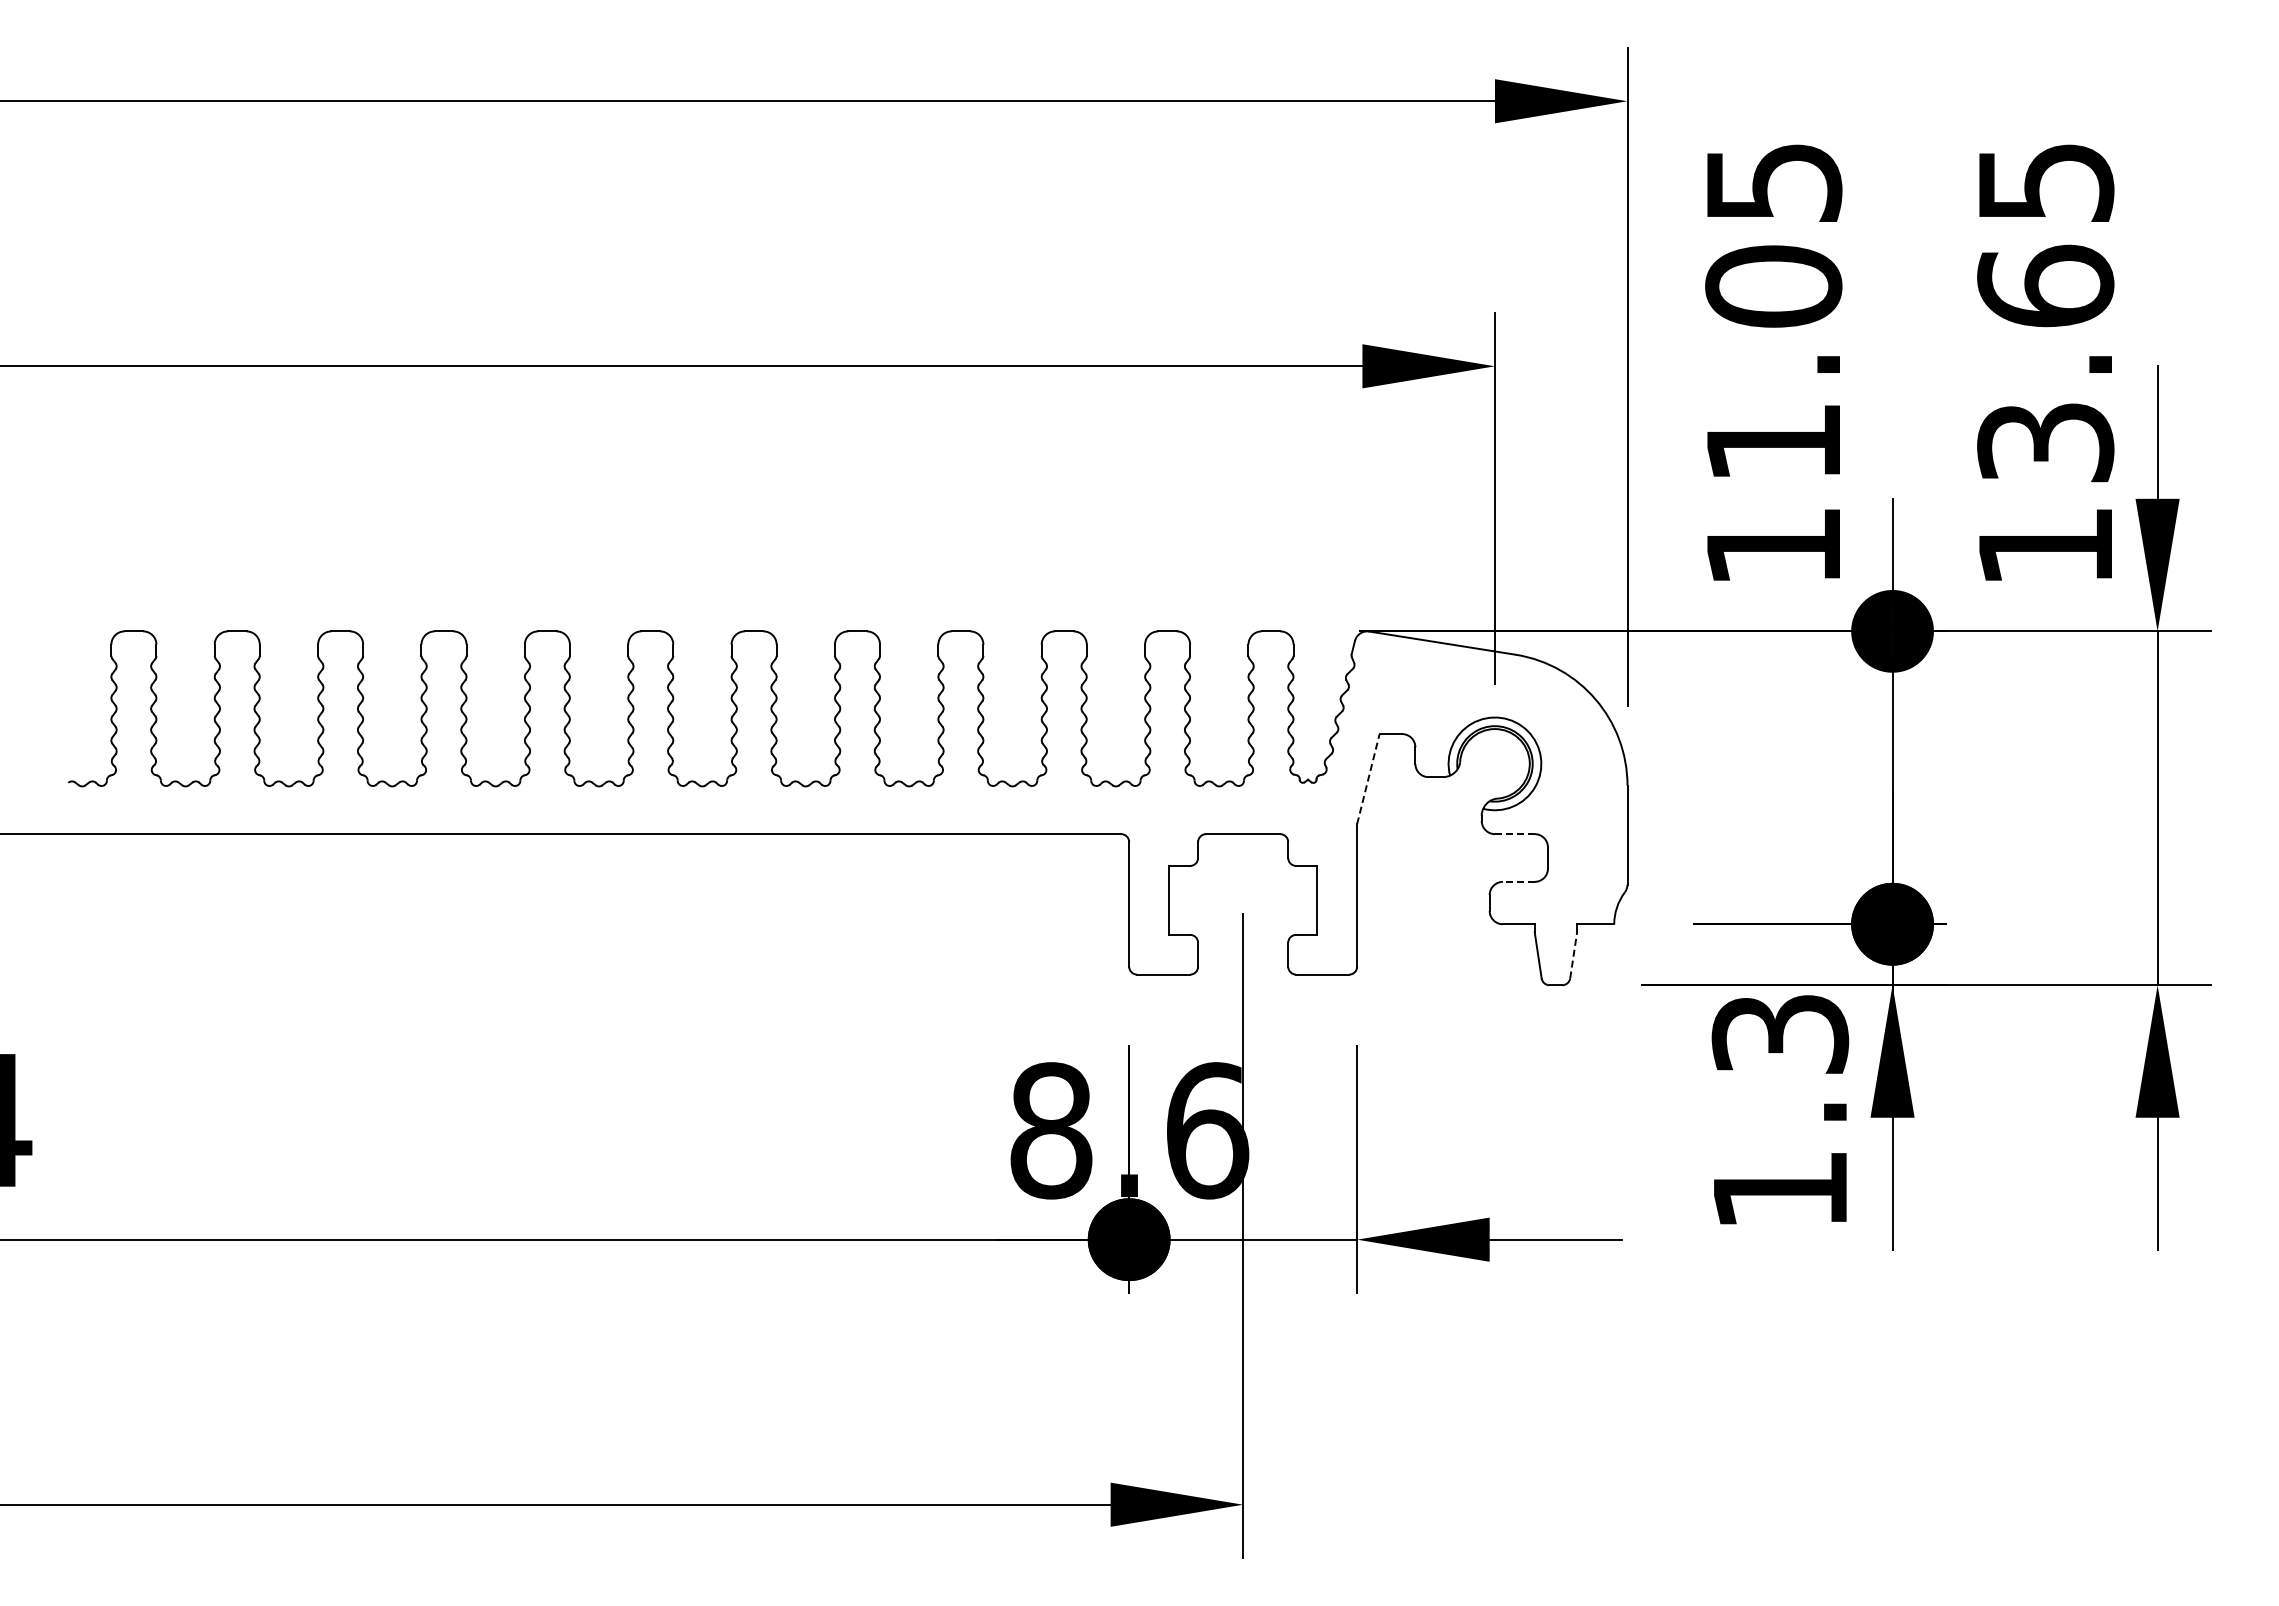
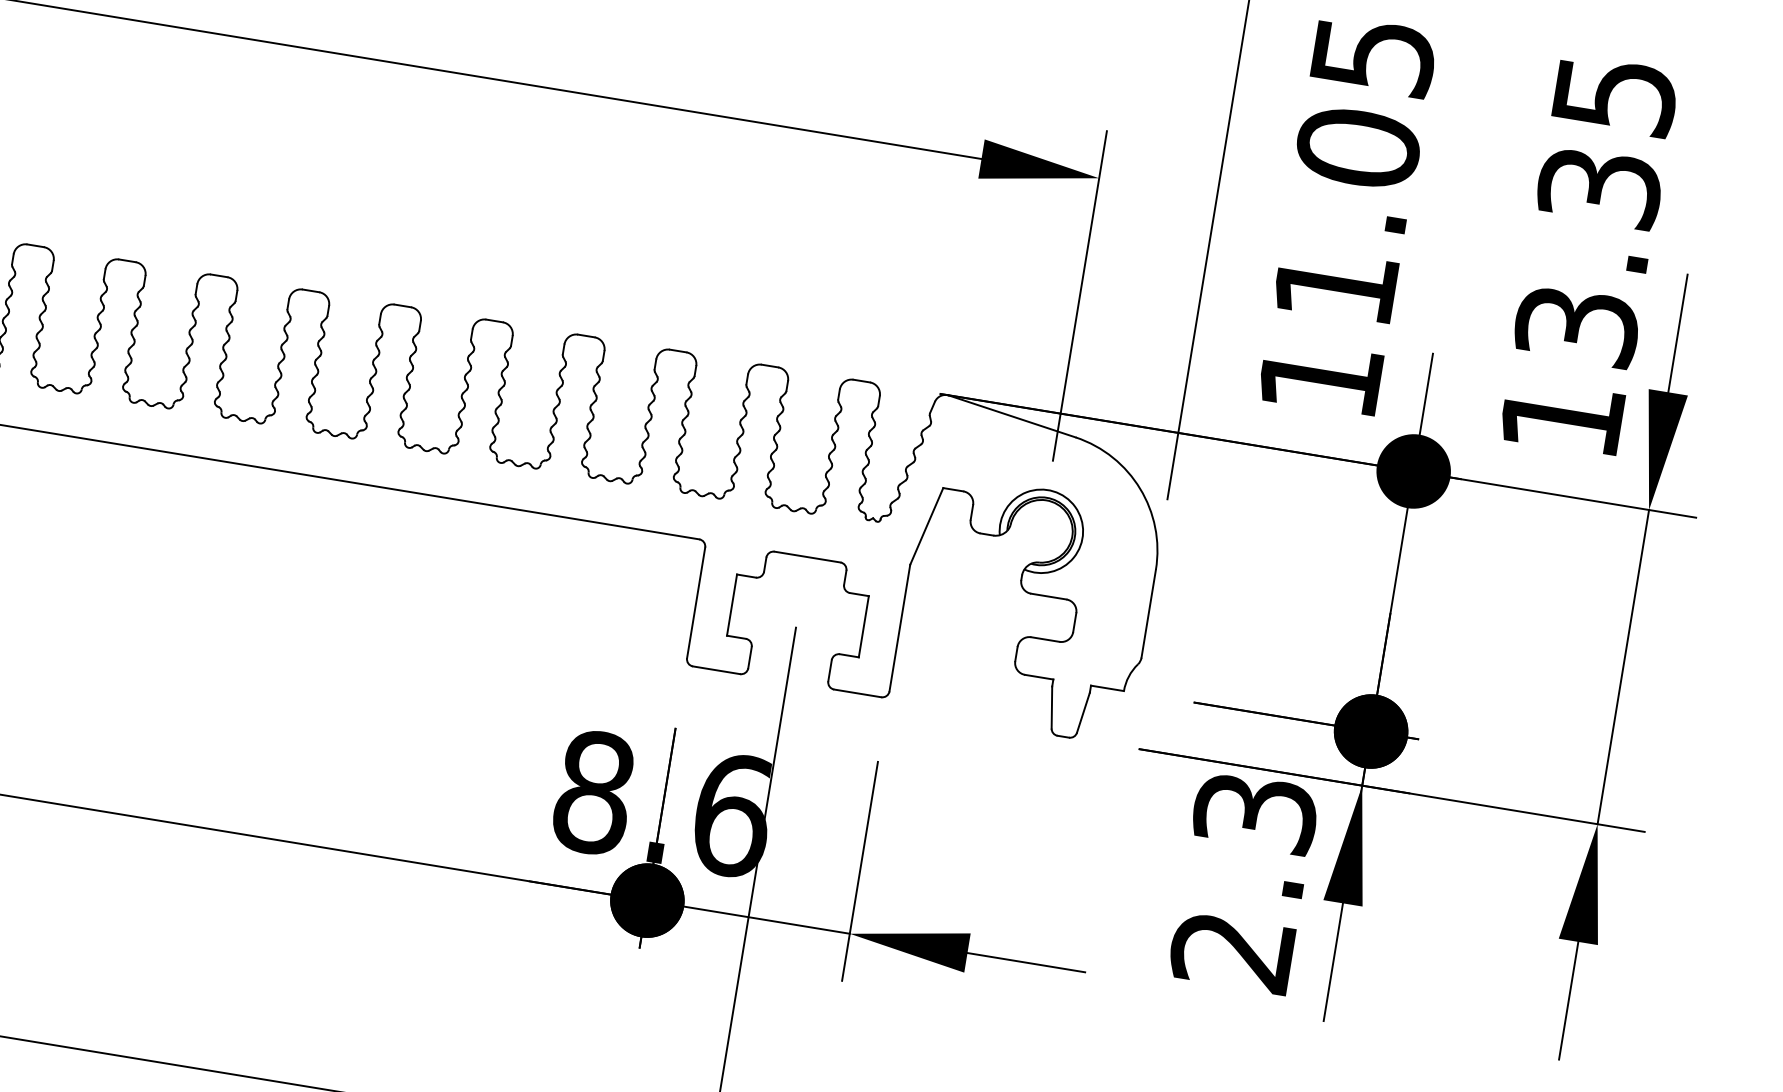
text: (2045, 285) -> (1599, 186), 13.65 -> 13.35
line: (1368, 778) -> (926, 525), dashed -> solid
line: (1514, 834) -> (1048, 596), dashed -> solid
line: (1518, 881) -> (1045, 639), dashed -> solid
line: (1573, 954) -> (1083, 711), dashed -> solid
text: (1778, 1191) -> (1230, 952), 1.3 -> 2.3

